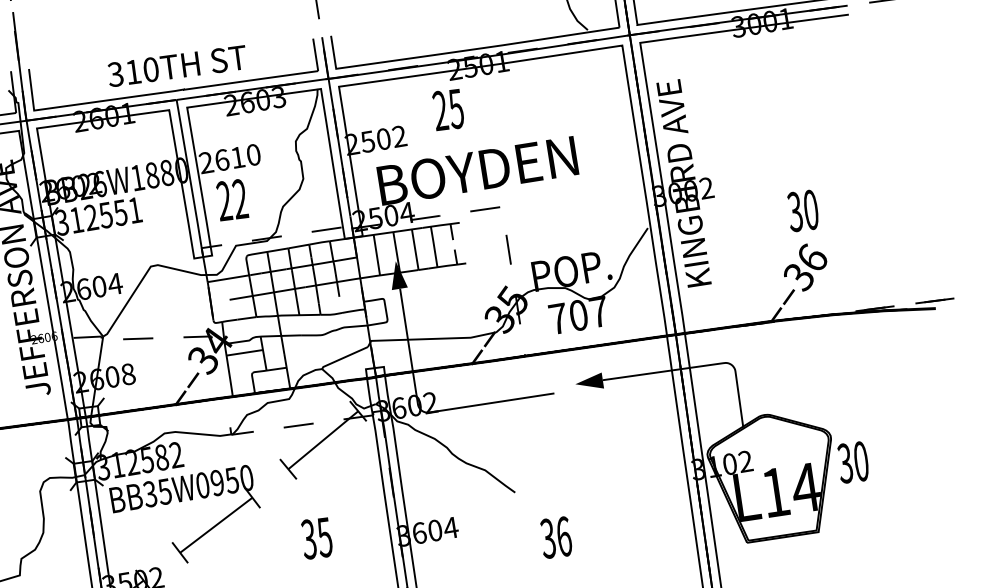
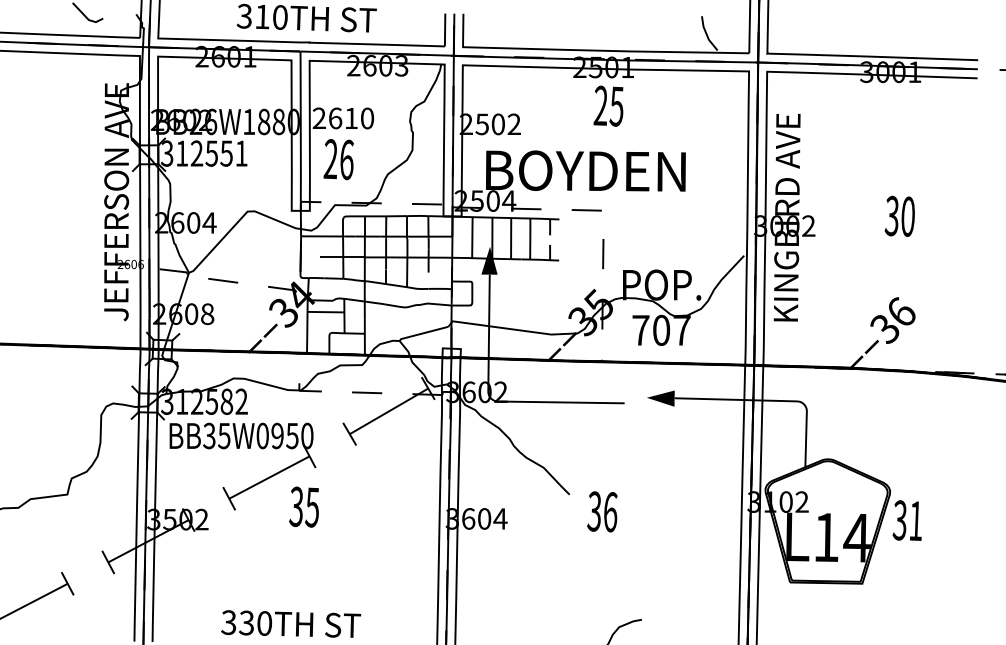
text: (447, 109) -> (608, 105), moved
text: (239, 198) -> (346, 159), 22 -> 26
text: (802, 210) -> (899, 215), moved
text: (860, 460) -> (915, 520), 30 -> 31
text: (315, 537) -> (303, 506), moved
text: (556, 537) -> (602, 511), moved

